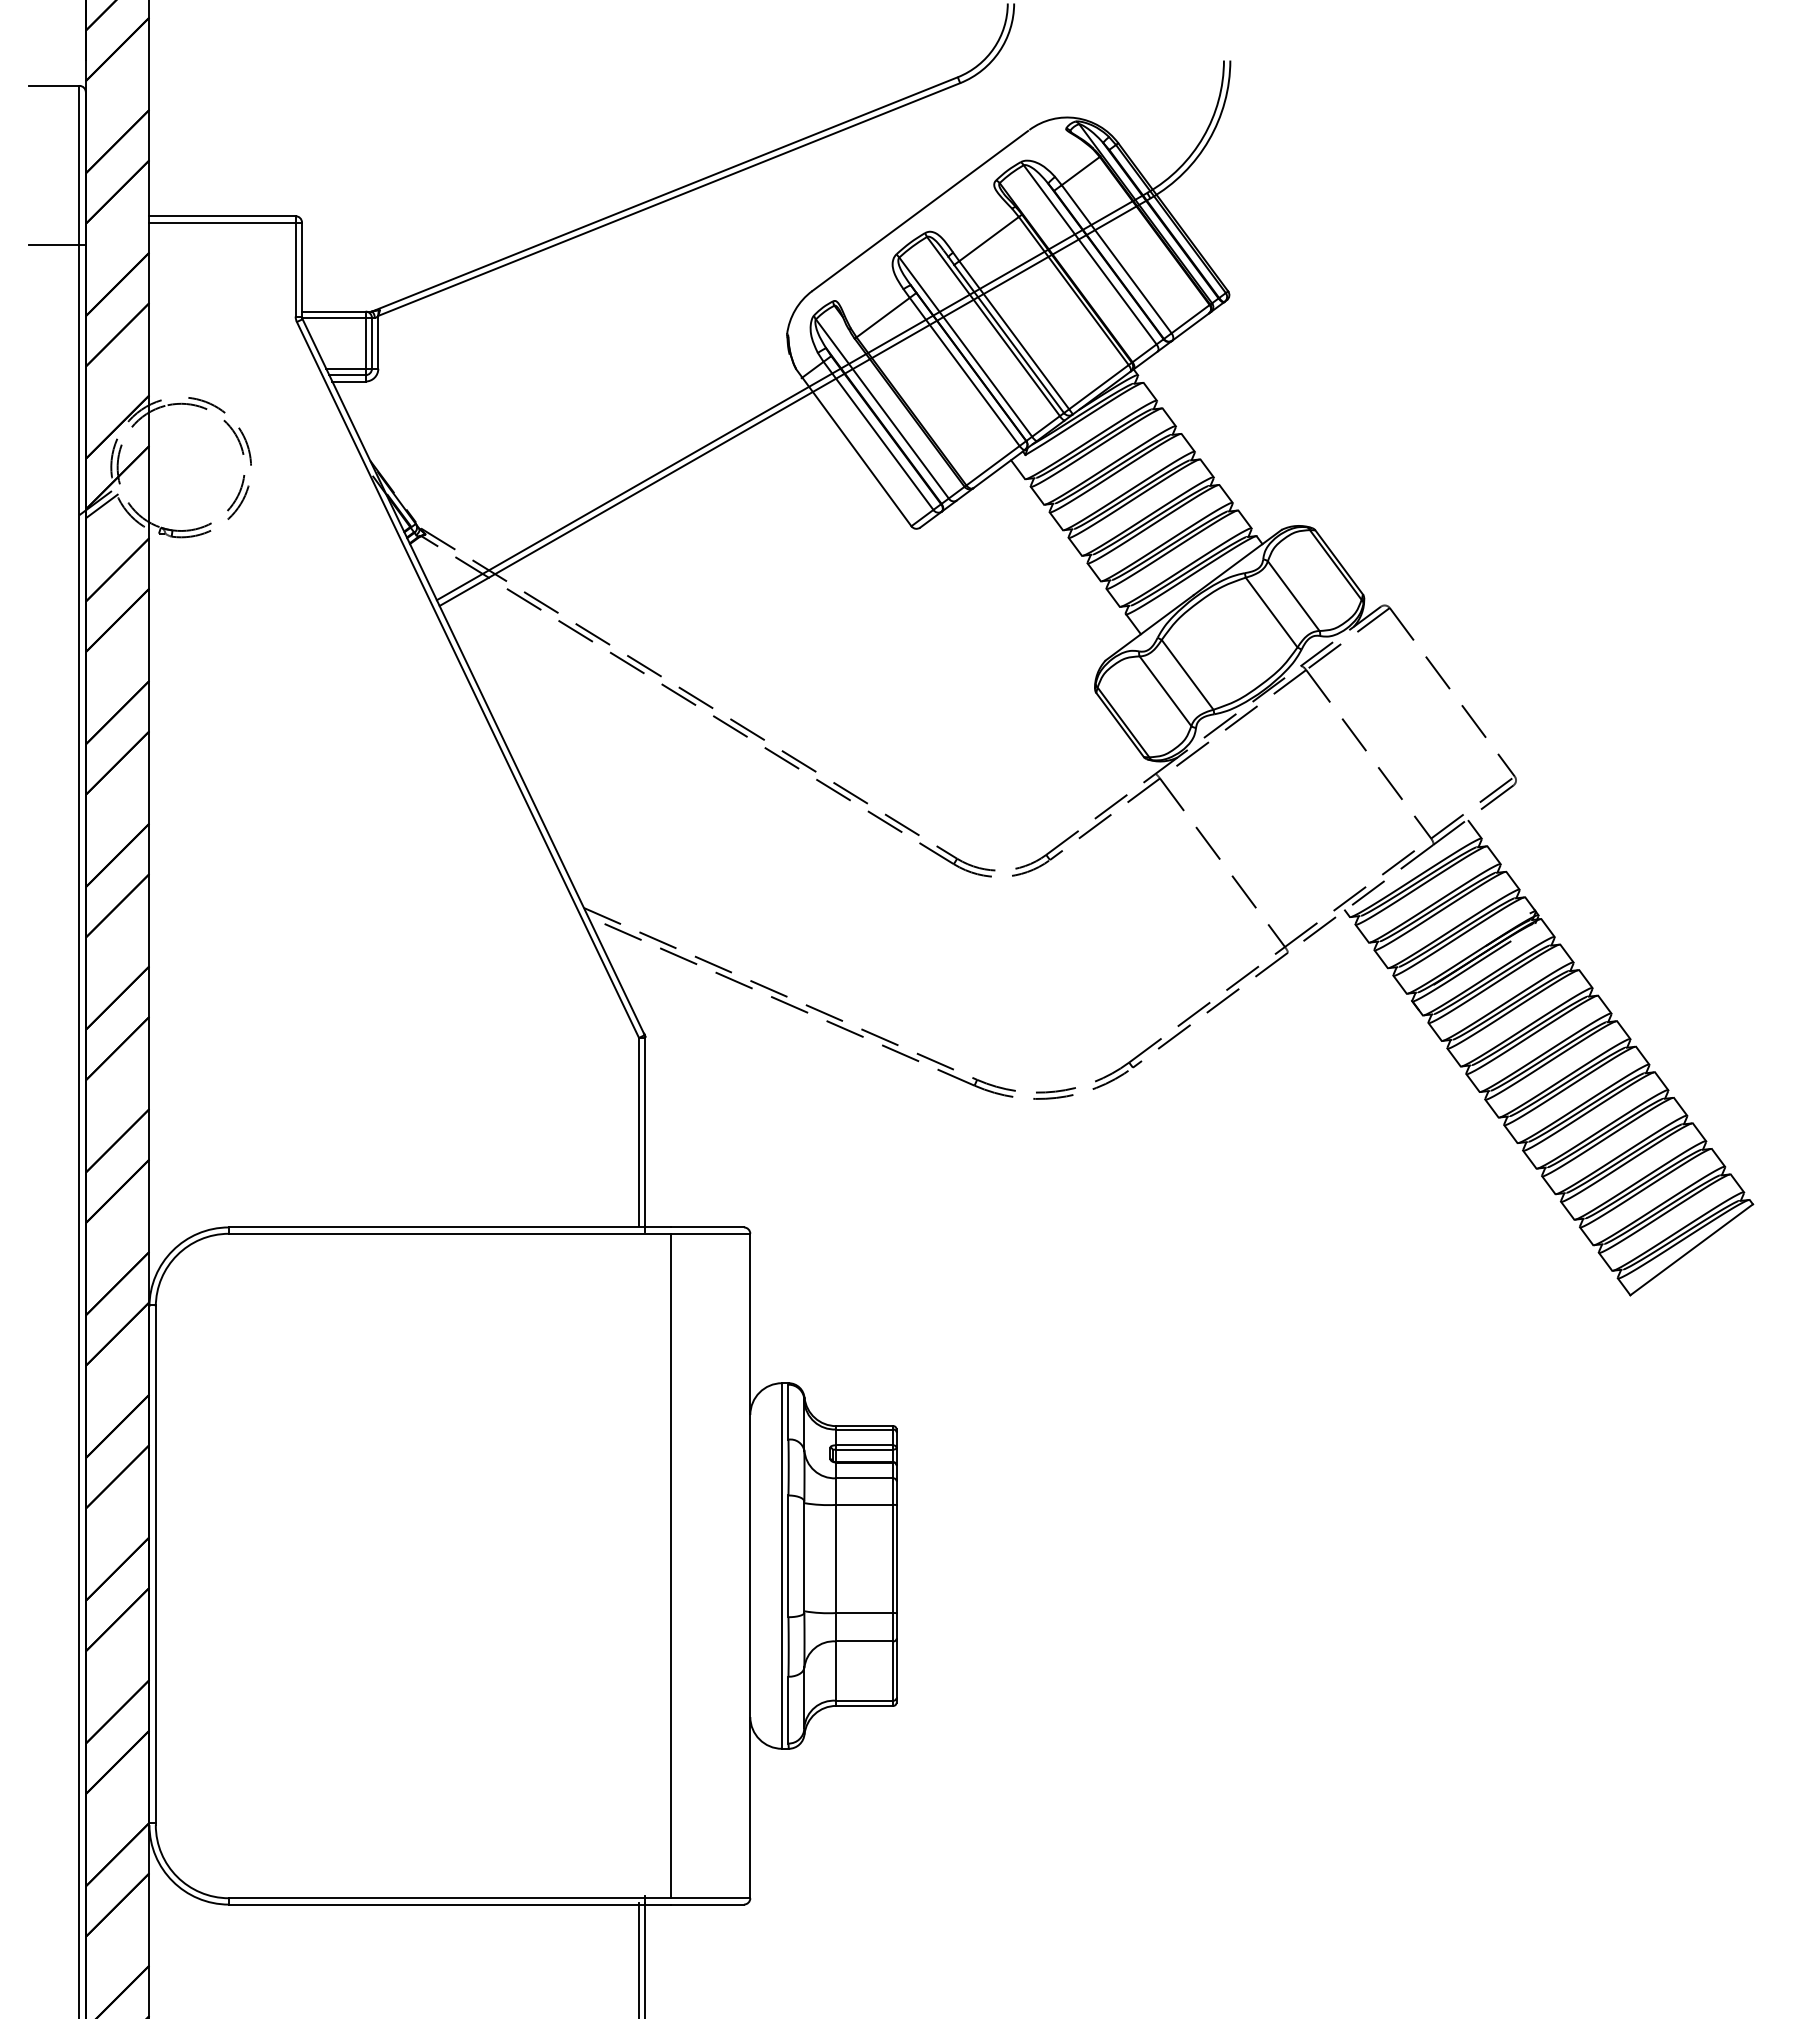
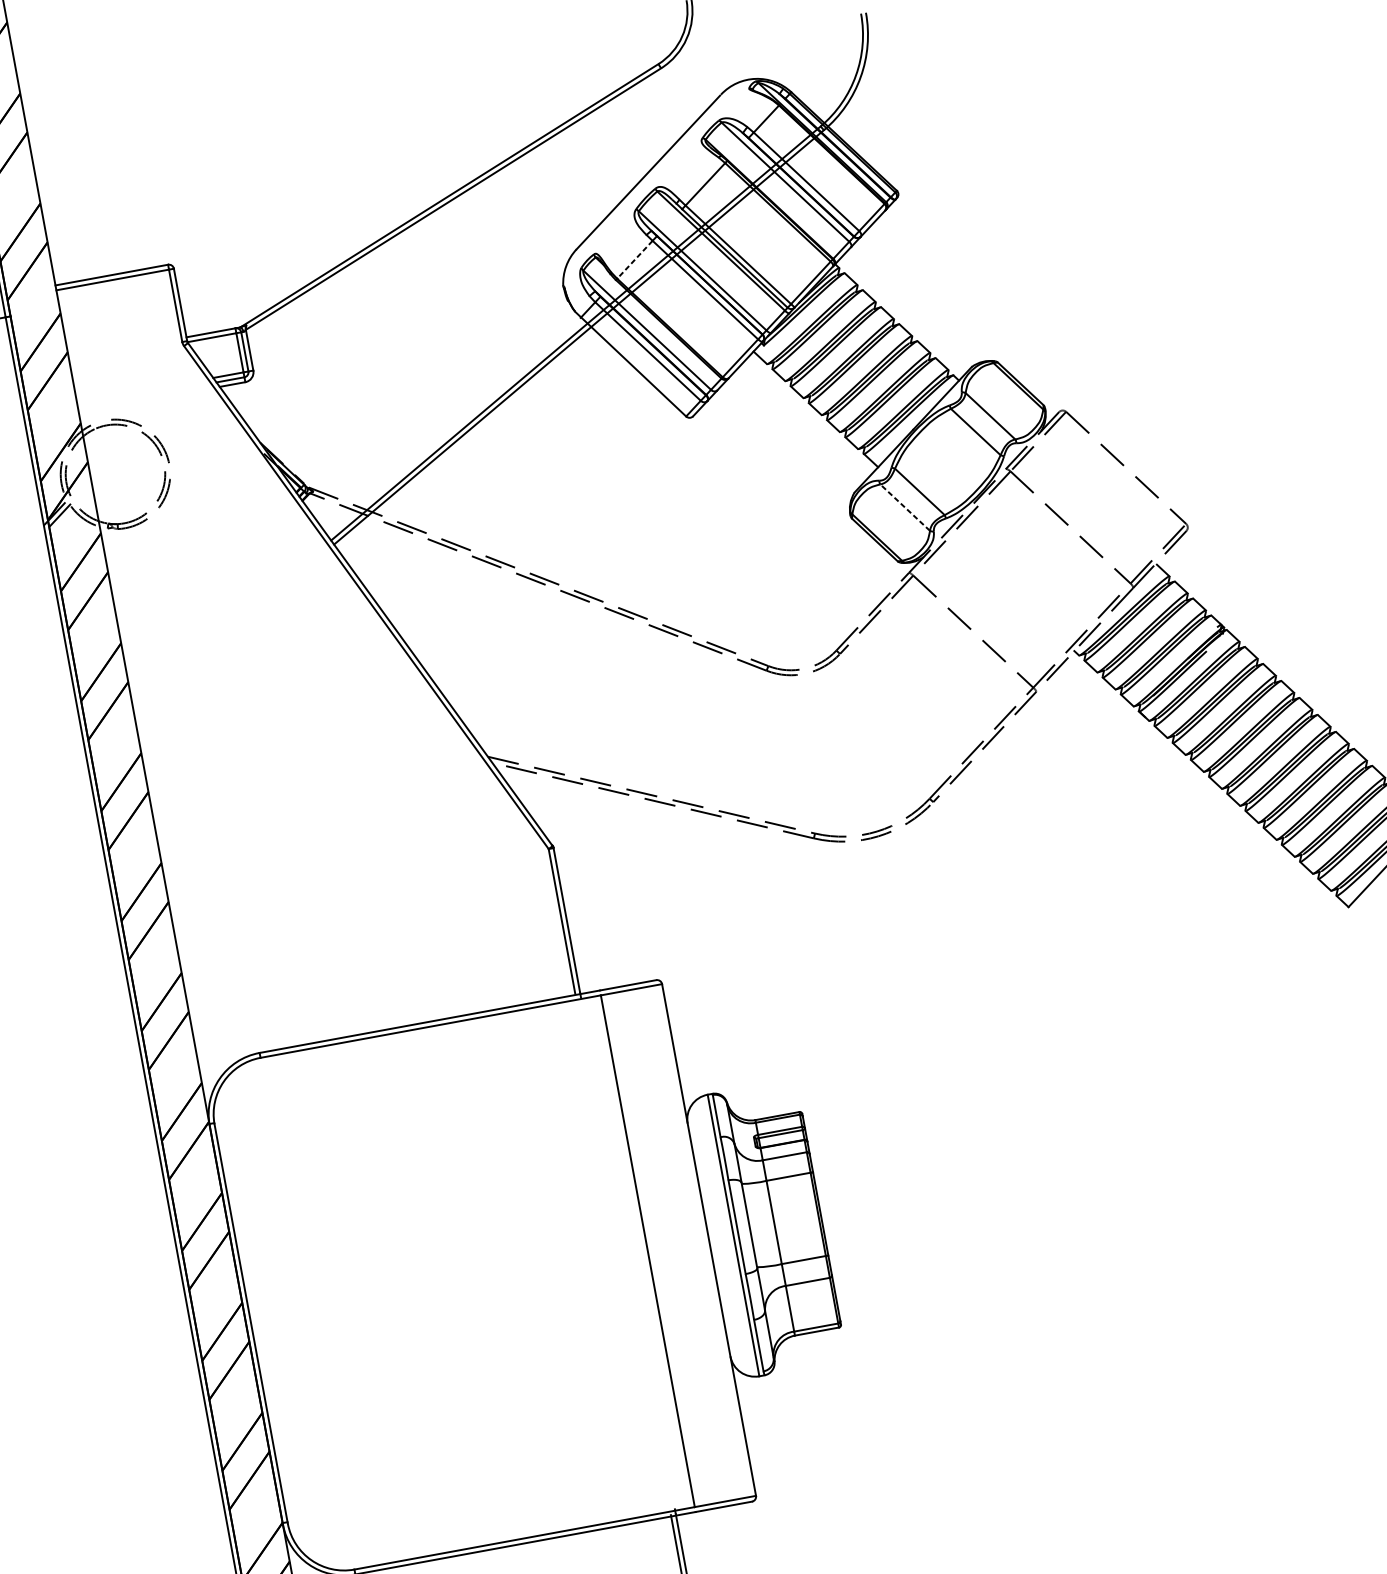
line: (882, 317) -> (634, 259), solid -> dashed
line: (1165, 690) -> (905, 507), solid -> dashed

